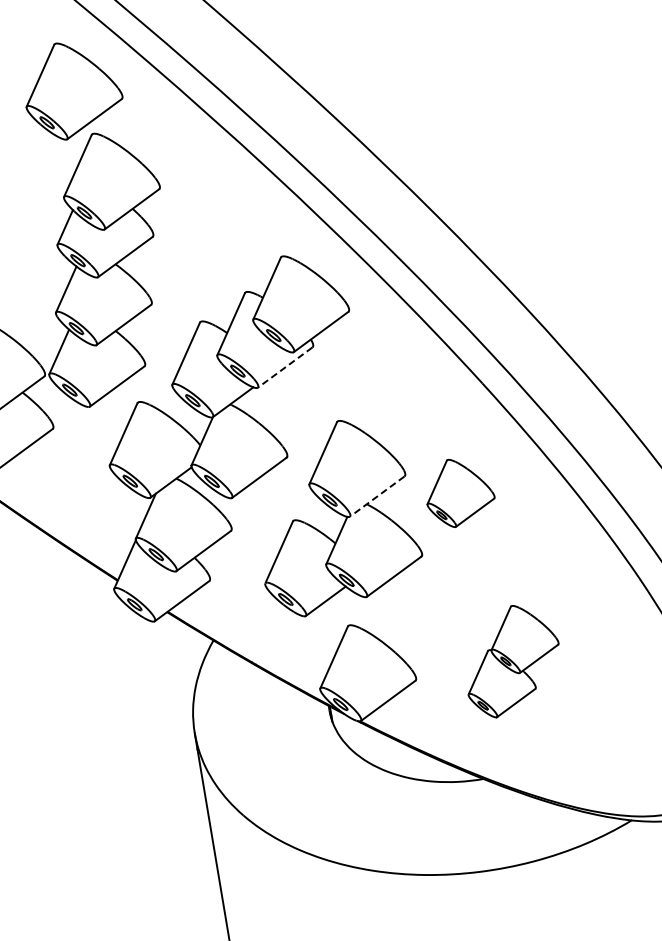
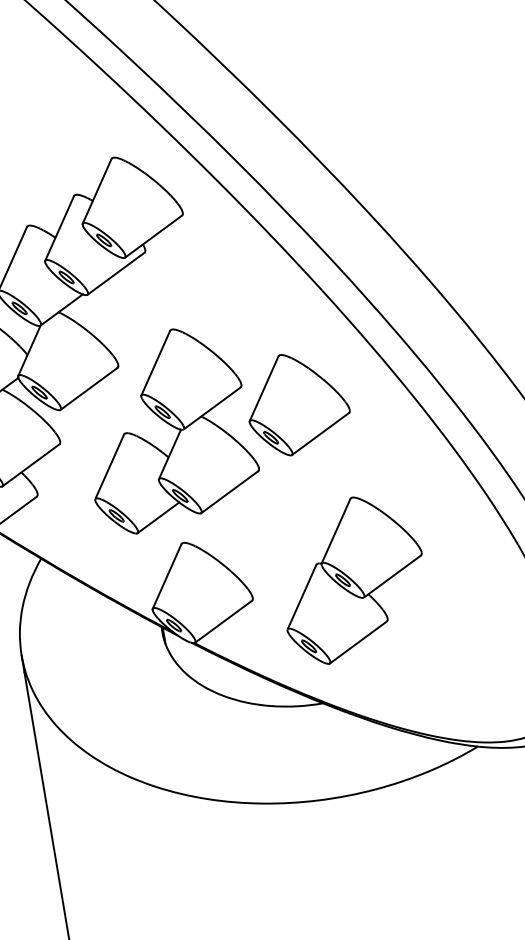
line: (285, 367) -> (116, 273), dashed -> solid
part: (460, 493) -> (299, 405), size x1.43
line: (378, 496) -> (213, 408), dashed -> solid
part: (513, 661) -> (354, 580), size x1.43

